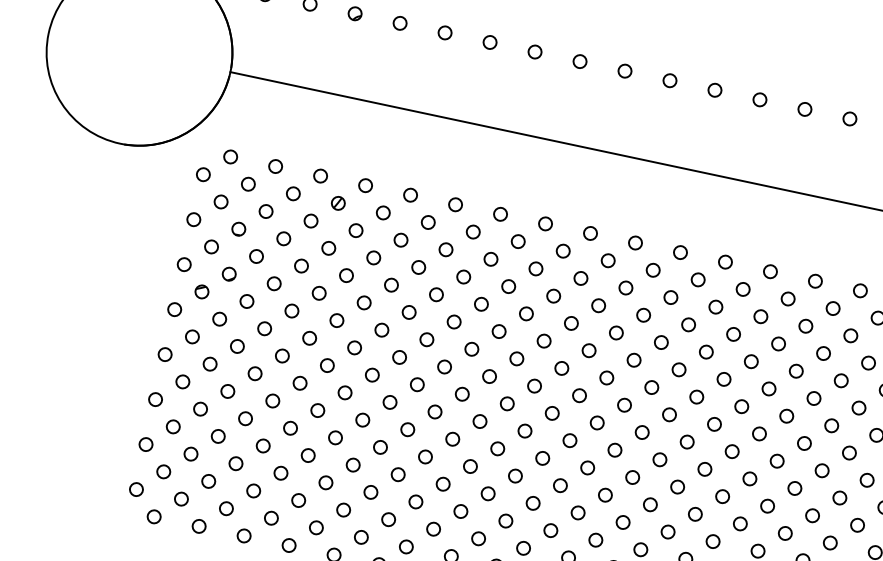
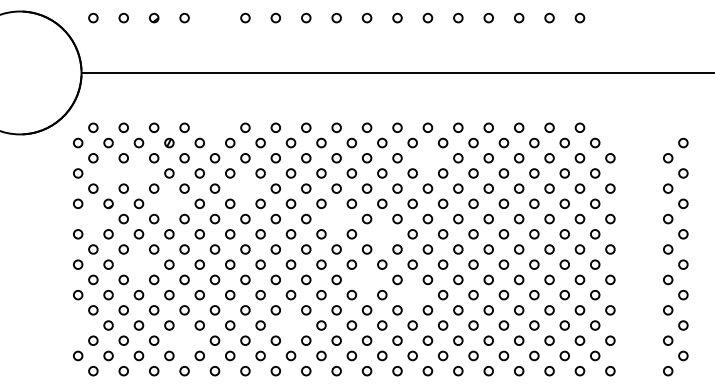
circle: (444, 31) -> (214, 17), removed
circle: (409, 194) -> (214, 127), removed
circle: (238, 229) -> (108, 173), removed
circle: (283, 238) -> (138, 173), removed
part: (202, 291) -> (93, 218), removed
circle: (319, 292) -> (169, 203), removed
circle: (436, 294) -> (245, 188), removed
circle: (715, 307) -> (427, 158), removed
circle: (561, 367) -> (336, 218), removed
circle: (254, 373) -> (138, 264), removed
circle: (624, 405) -> (382, 234), removed
circle: (146, 444) -> (78, 325), removed
circle: (586, 467) -> (366, 279), removed
circle: (298, 500) -> (184, 340), removed
circle: (649, 505) -> (412, 295), removed
circle: (460, 511) -> (290, 325), removed

